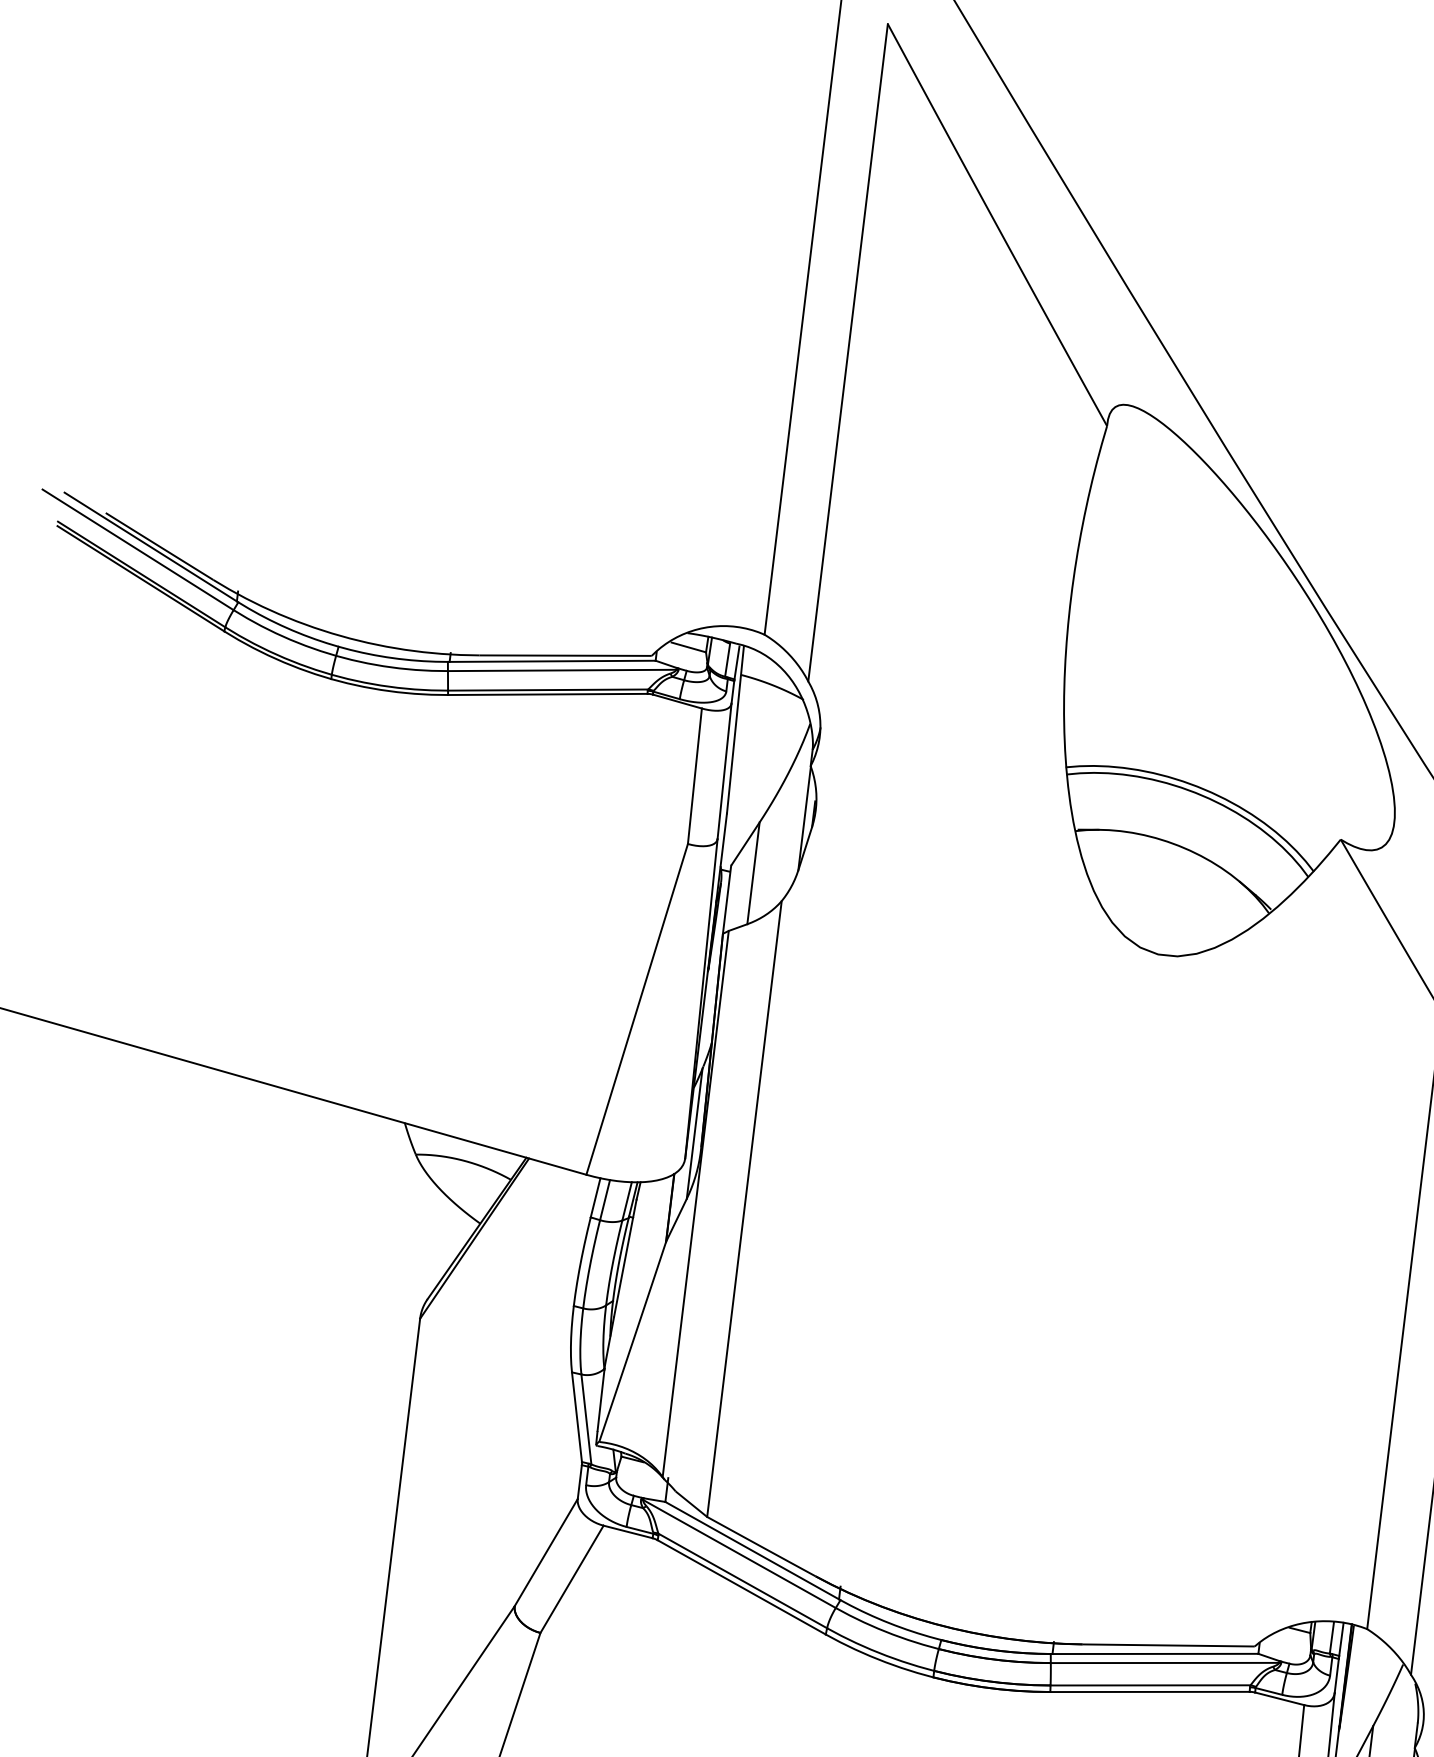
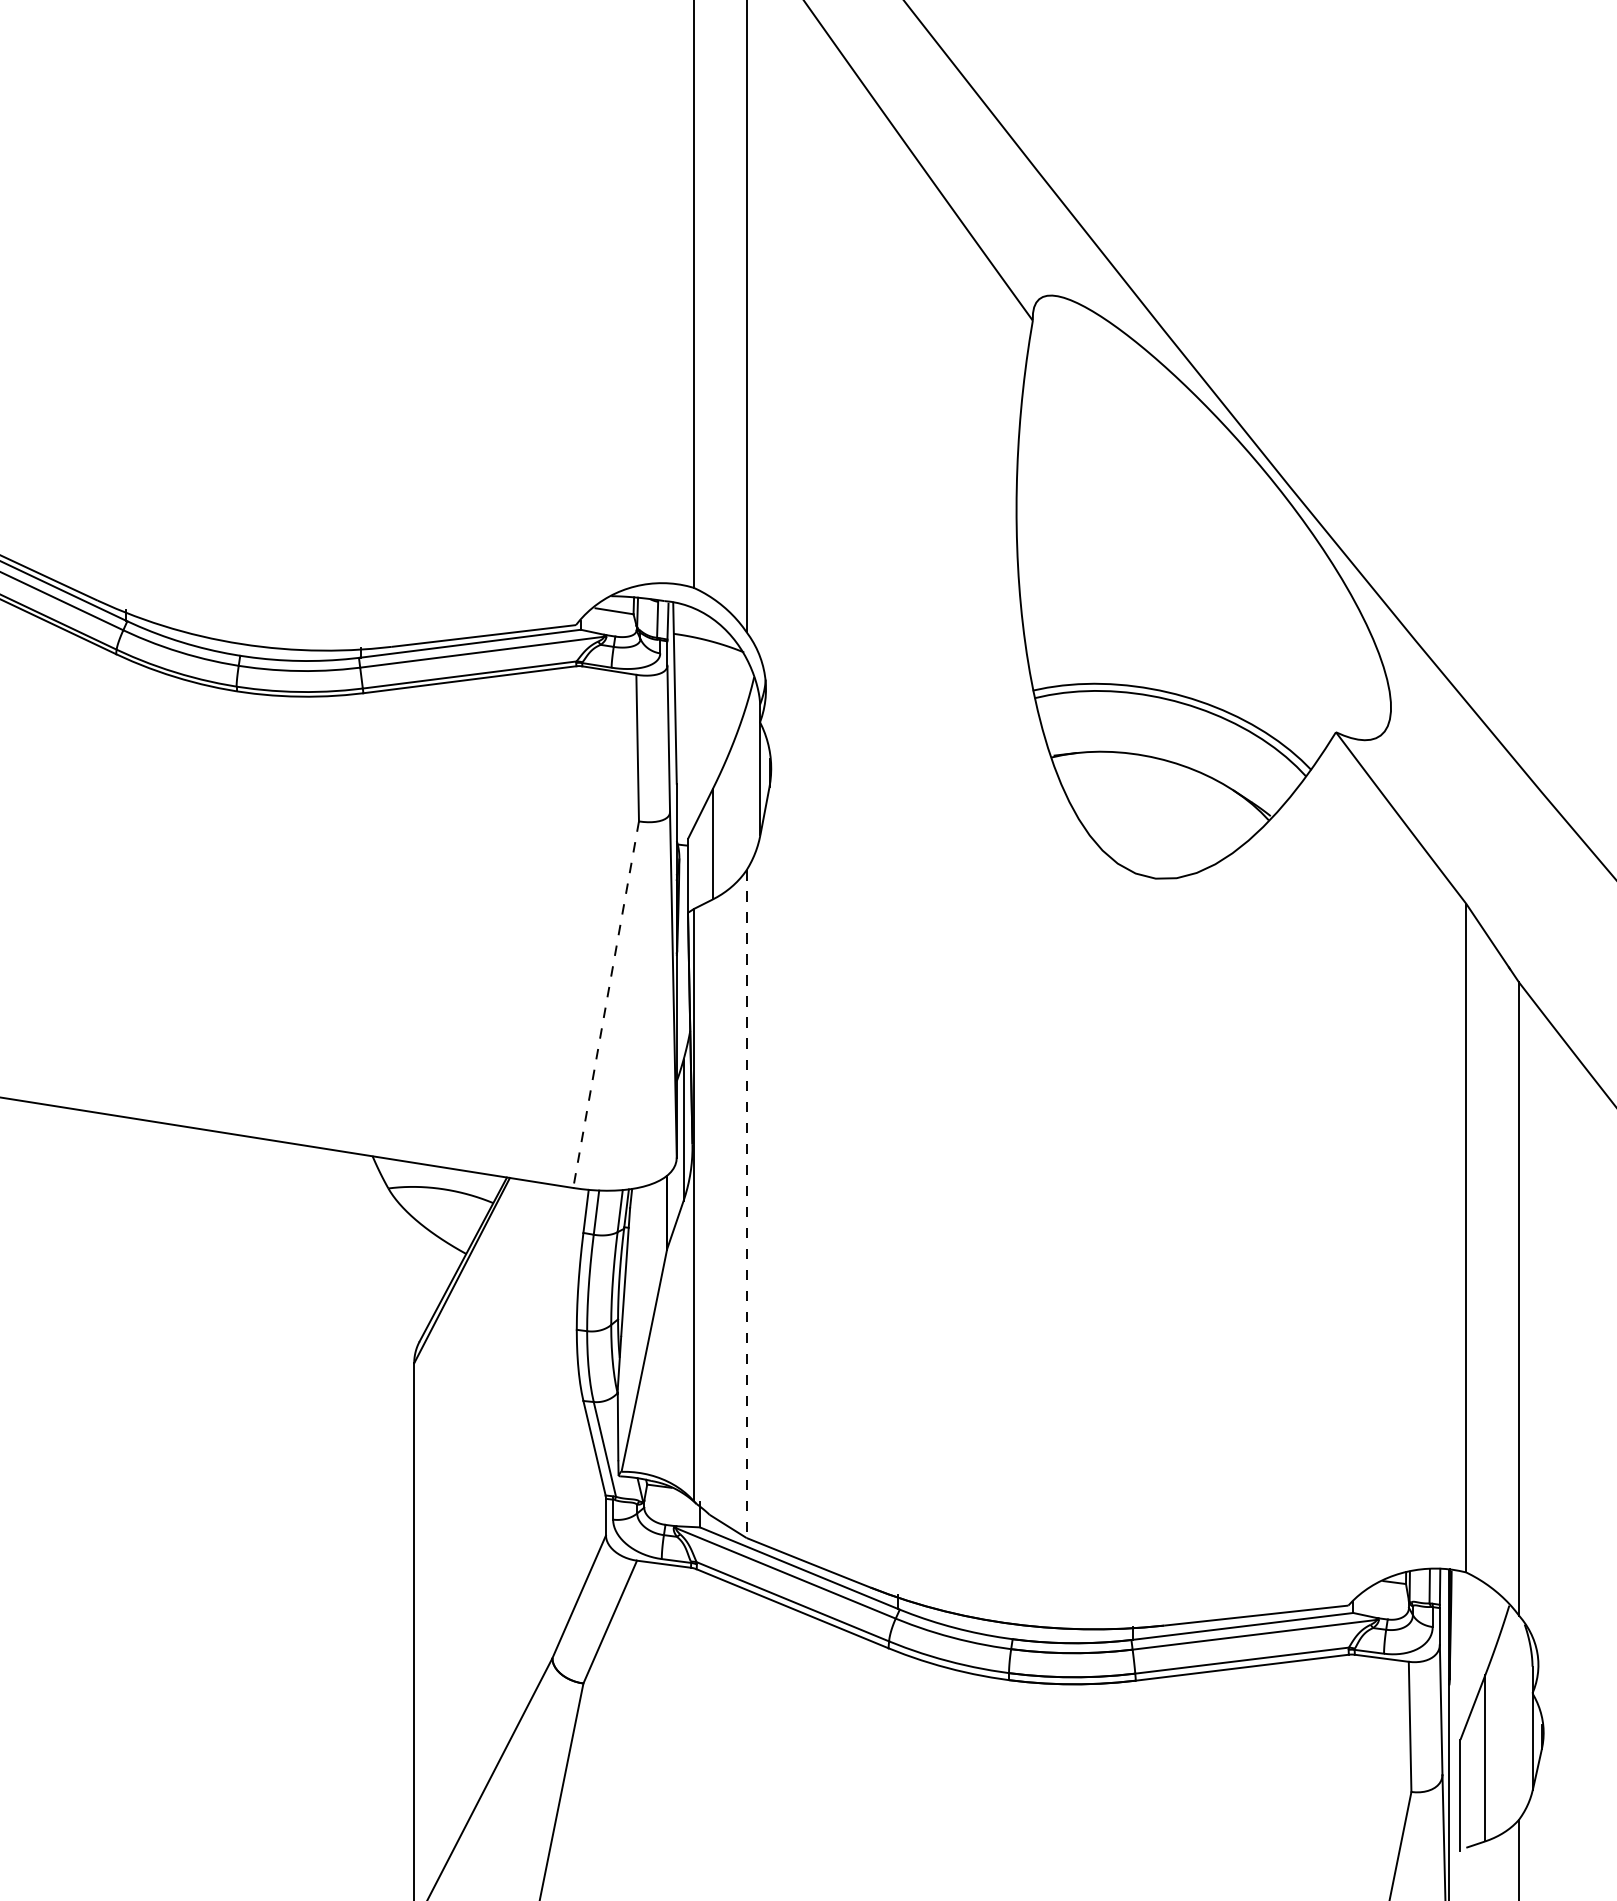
line: (637, 1010) -> (606, 1005), solid -> dashed
line: (744, 1209) -> (746, 1204), solid -> dashed

